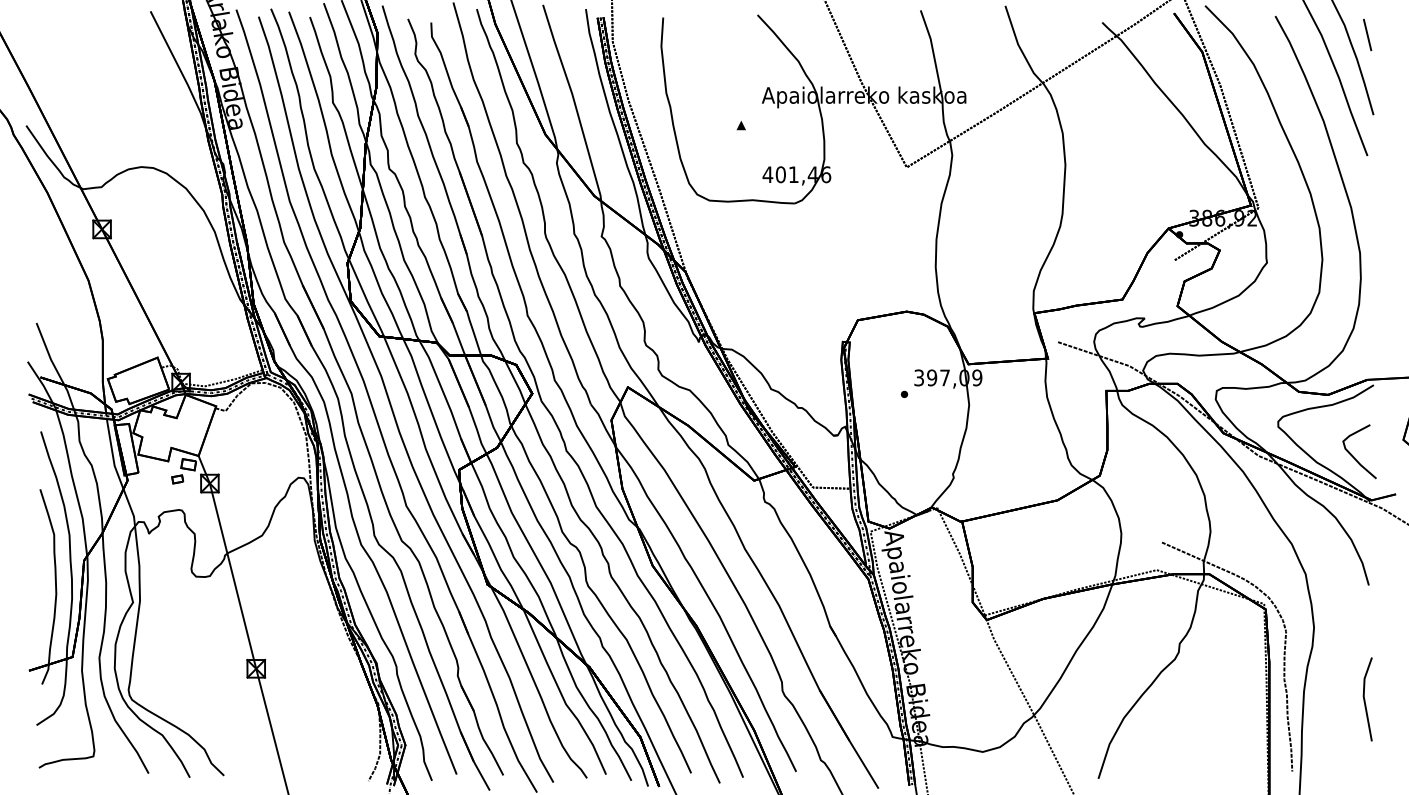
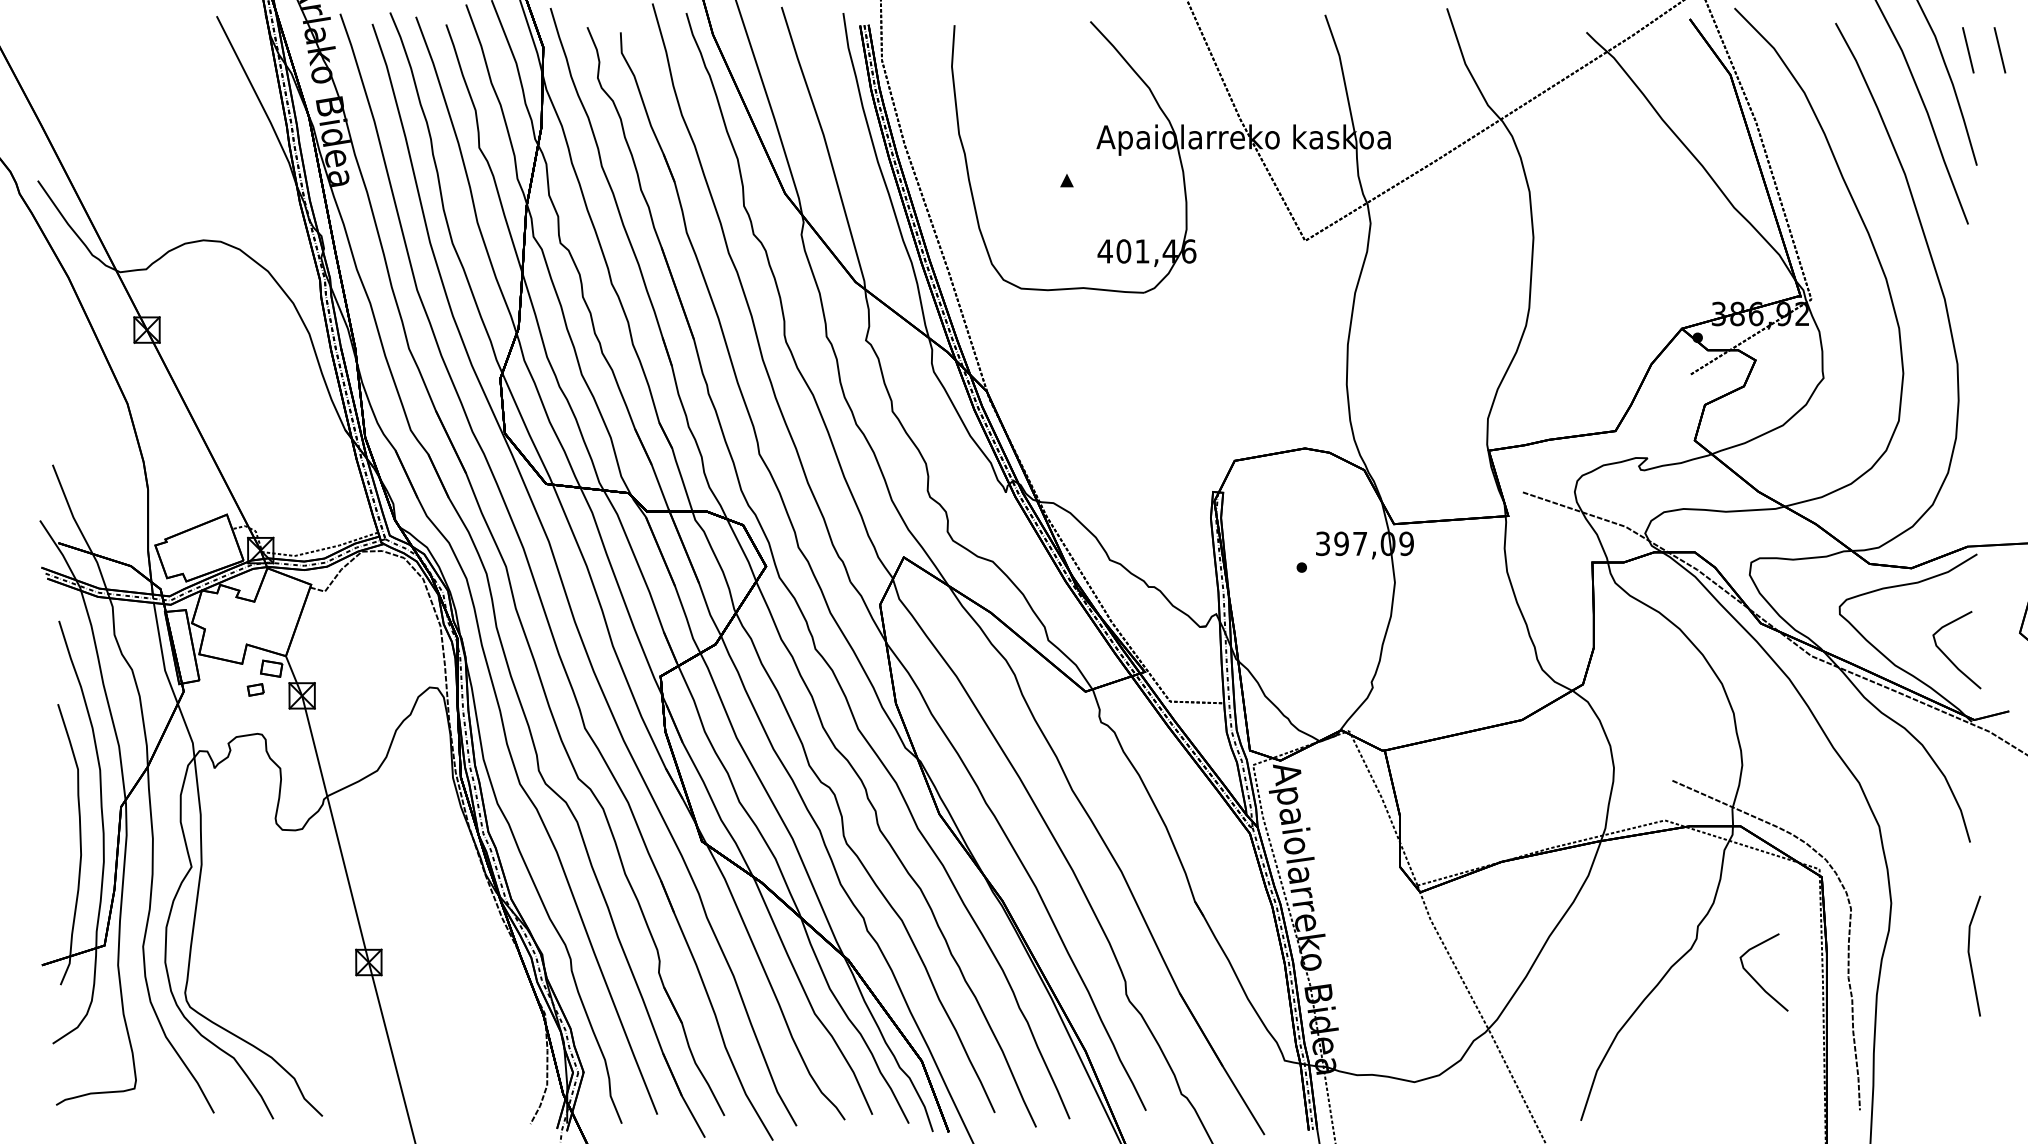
line: (1389, 34) -> (1999, 49), added
curve: (1220, 680) -> (1756, 979), added
line: (1365, 699) -> (1971, 956), moved

